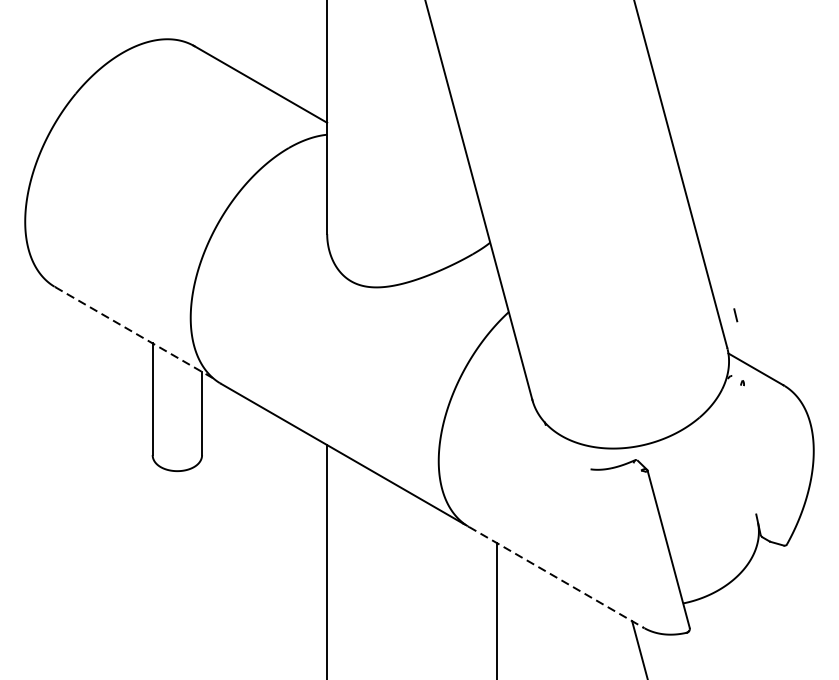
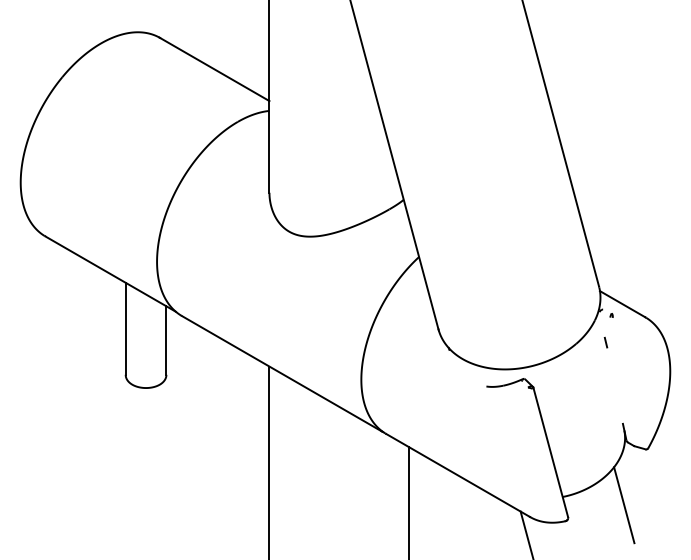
curve: (735, 315) -> (605, 342), moved
line: (135, 333) -> (111, 274), dashed -> solid
line: (556, 577) -> (458, 475), dashed -> solid
line: (758, 613) -> (624, 505), added

